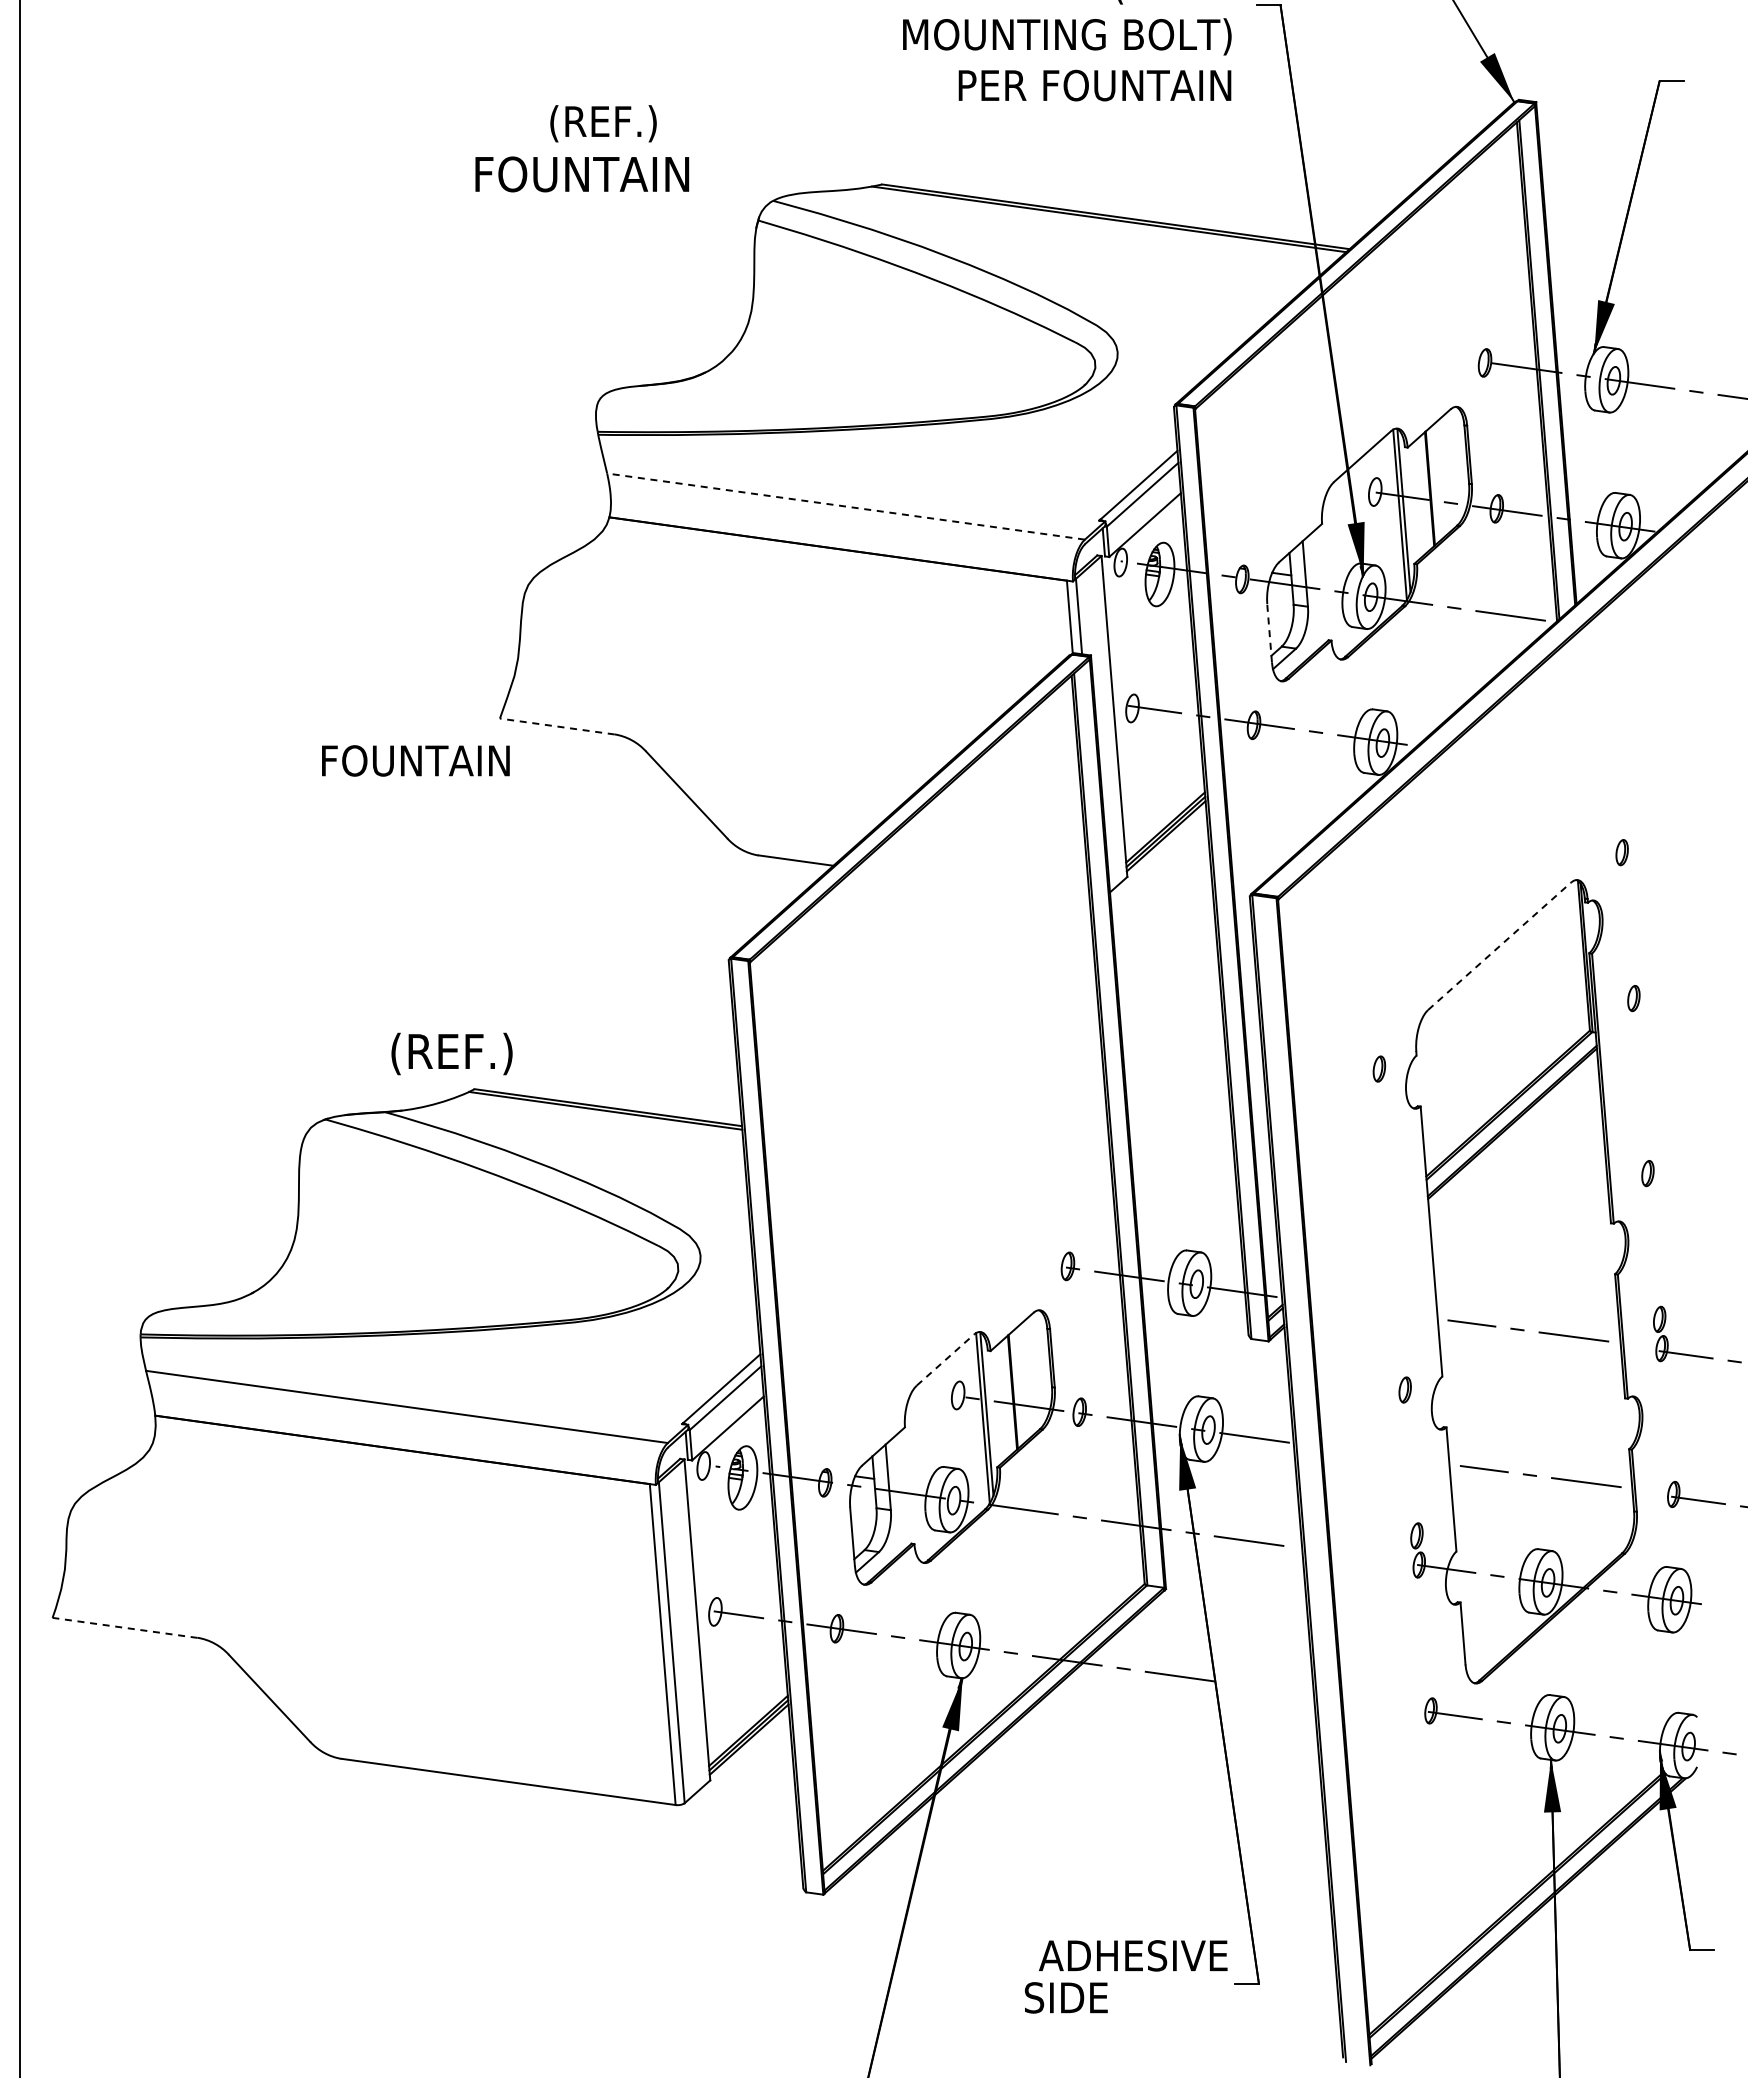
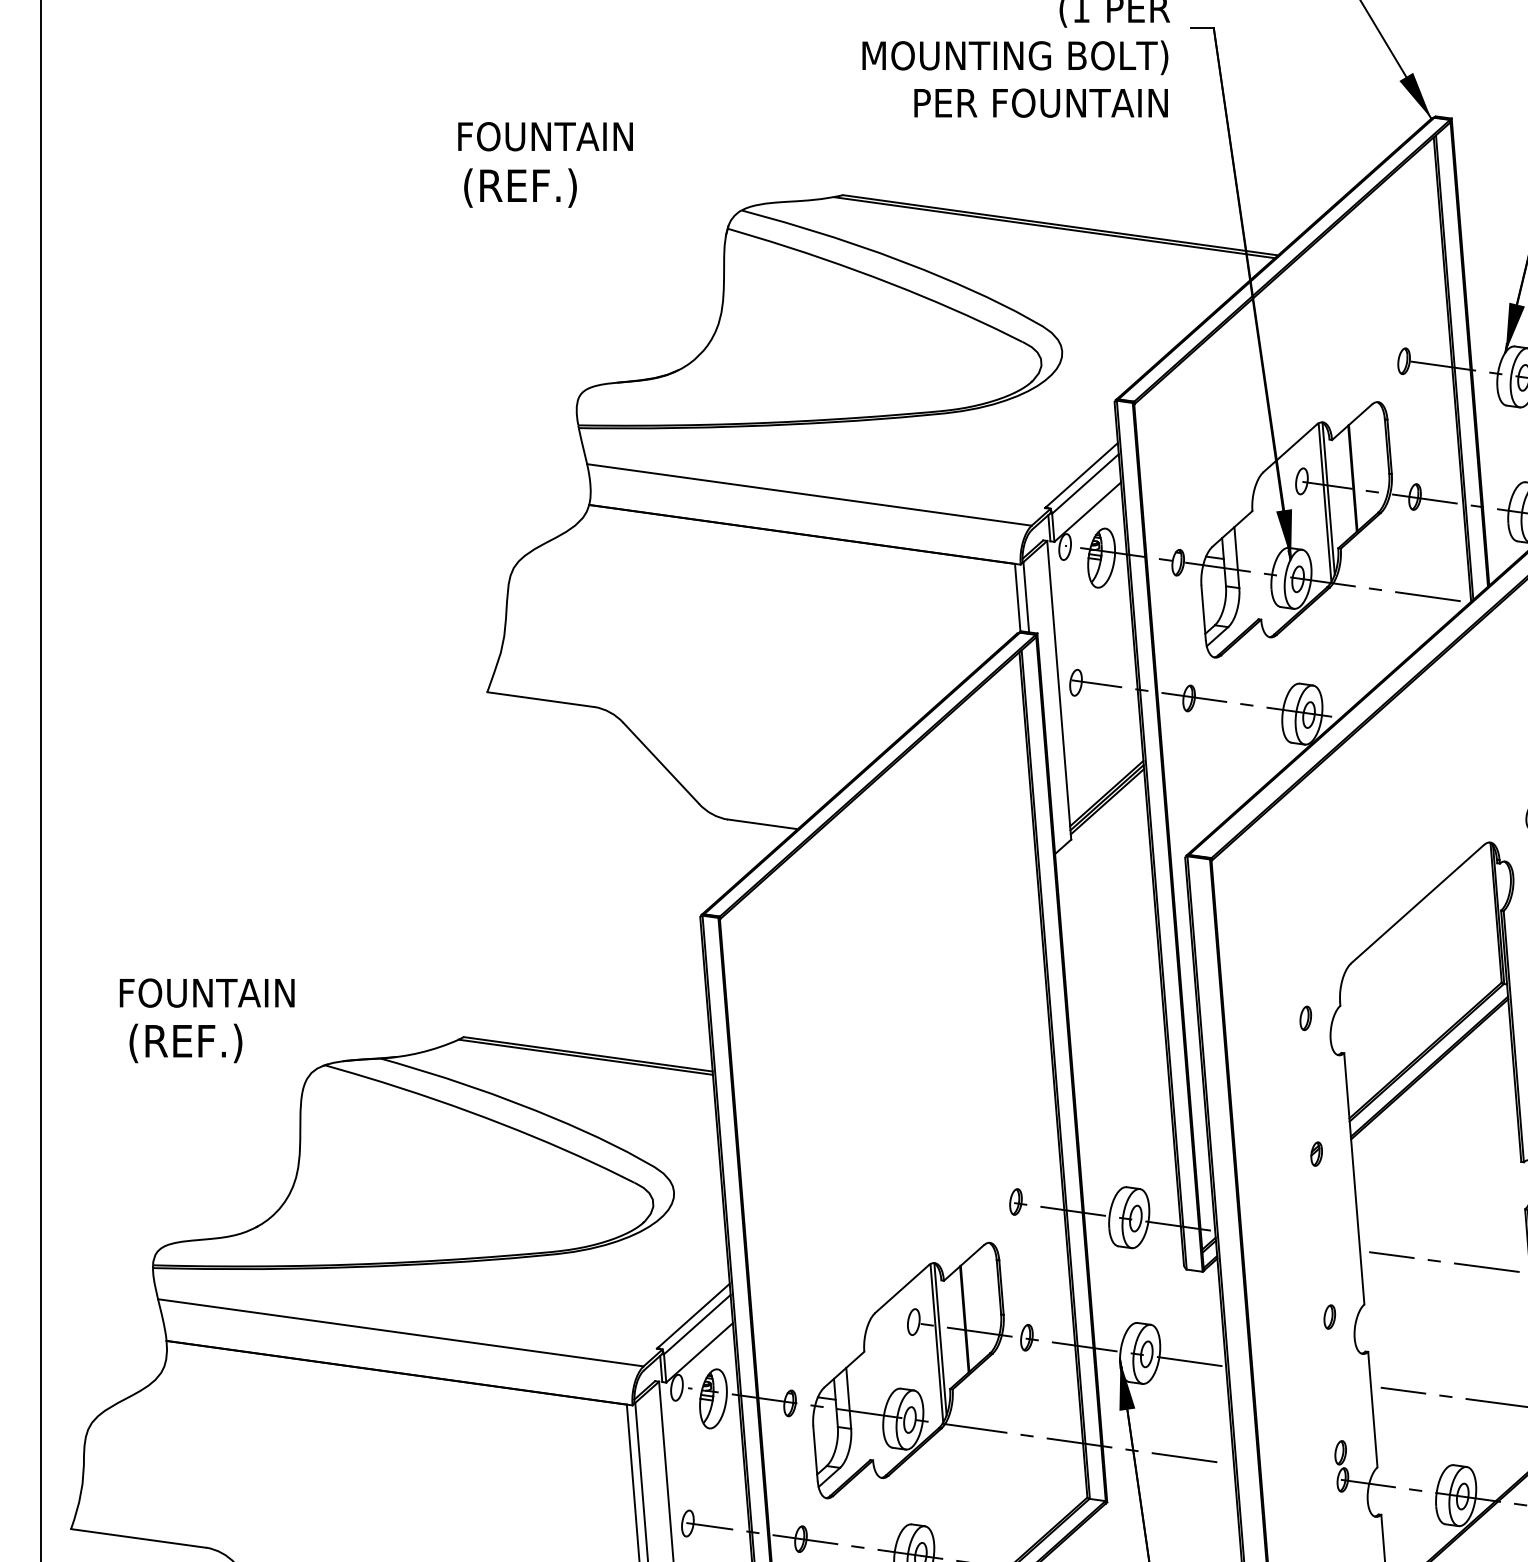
text: (562, 123) -> (545, 138), (REF.) -> FOUNTAIN
text: (582, 176) -> (564, 187), FOUNTAIN -> (REF.)
line: (845, 506) -> (808, 494), dashed -> solid
line: (1269, 632) -> (1203, 612), dashed -> solid
line: (557, 726) -> (540, 699), dashed -> solid
text: (415, 760) -> (206, 992), moved
line: (1499, 946) -> (1417, 904), dashed -> solid
text: (451, 1053) -> (185, 1042), moved
part: (1390, 1214) -> (1316, 1153), added
line: (945, 1359) -> (902, 1288), dashed -> solid
line: (124, 1627) -> (137, 1538), dashed -> solid

